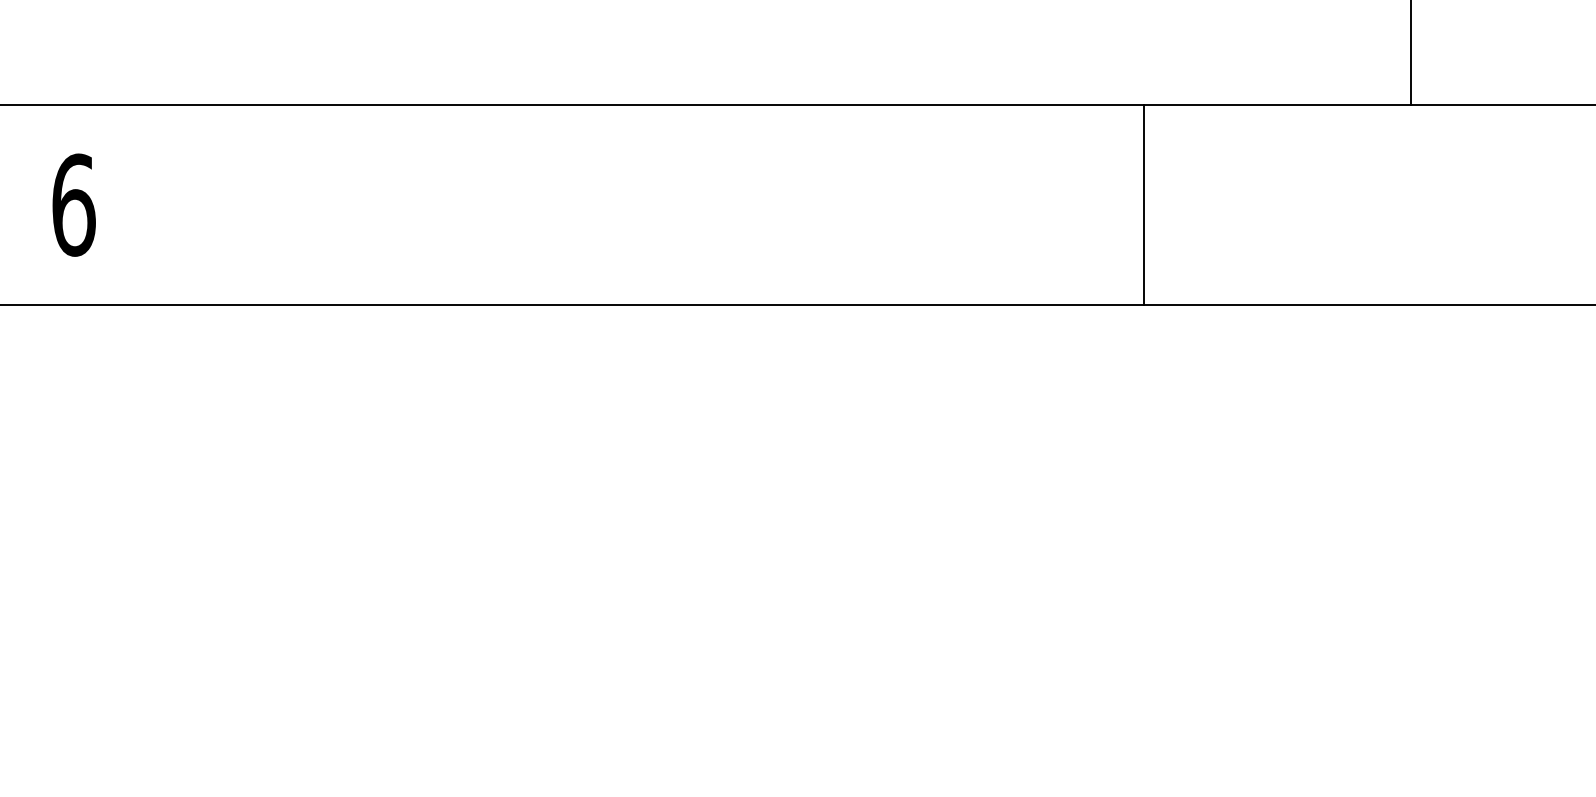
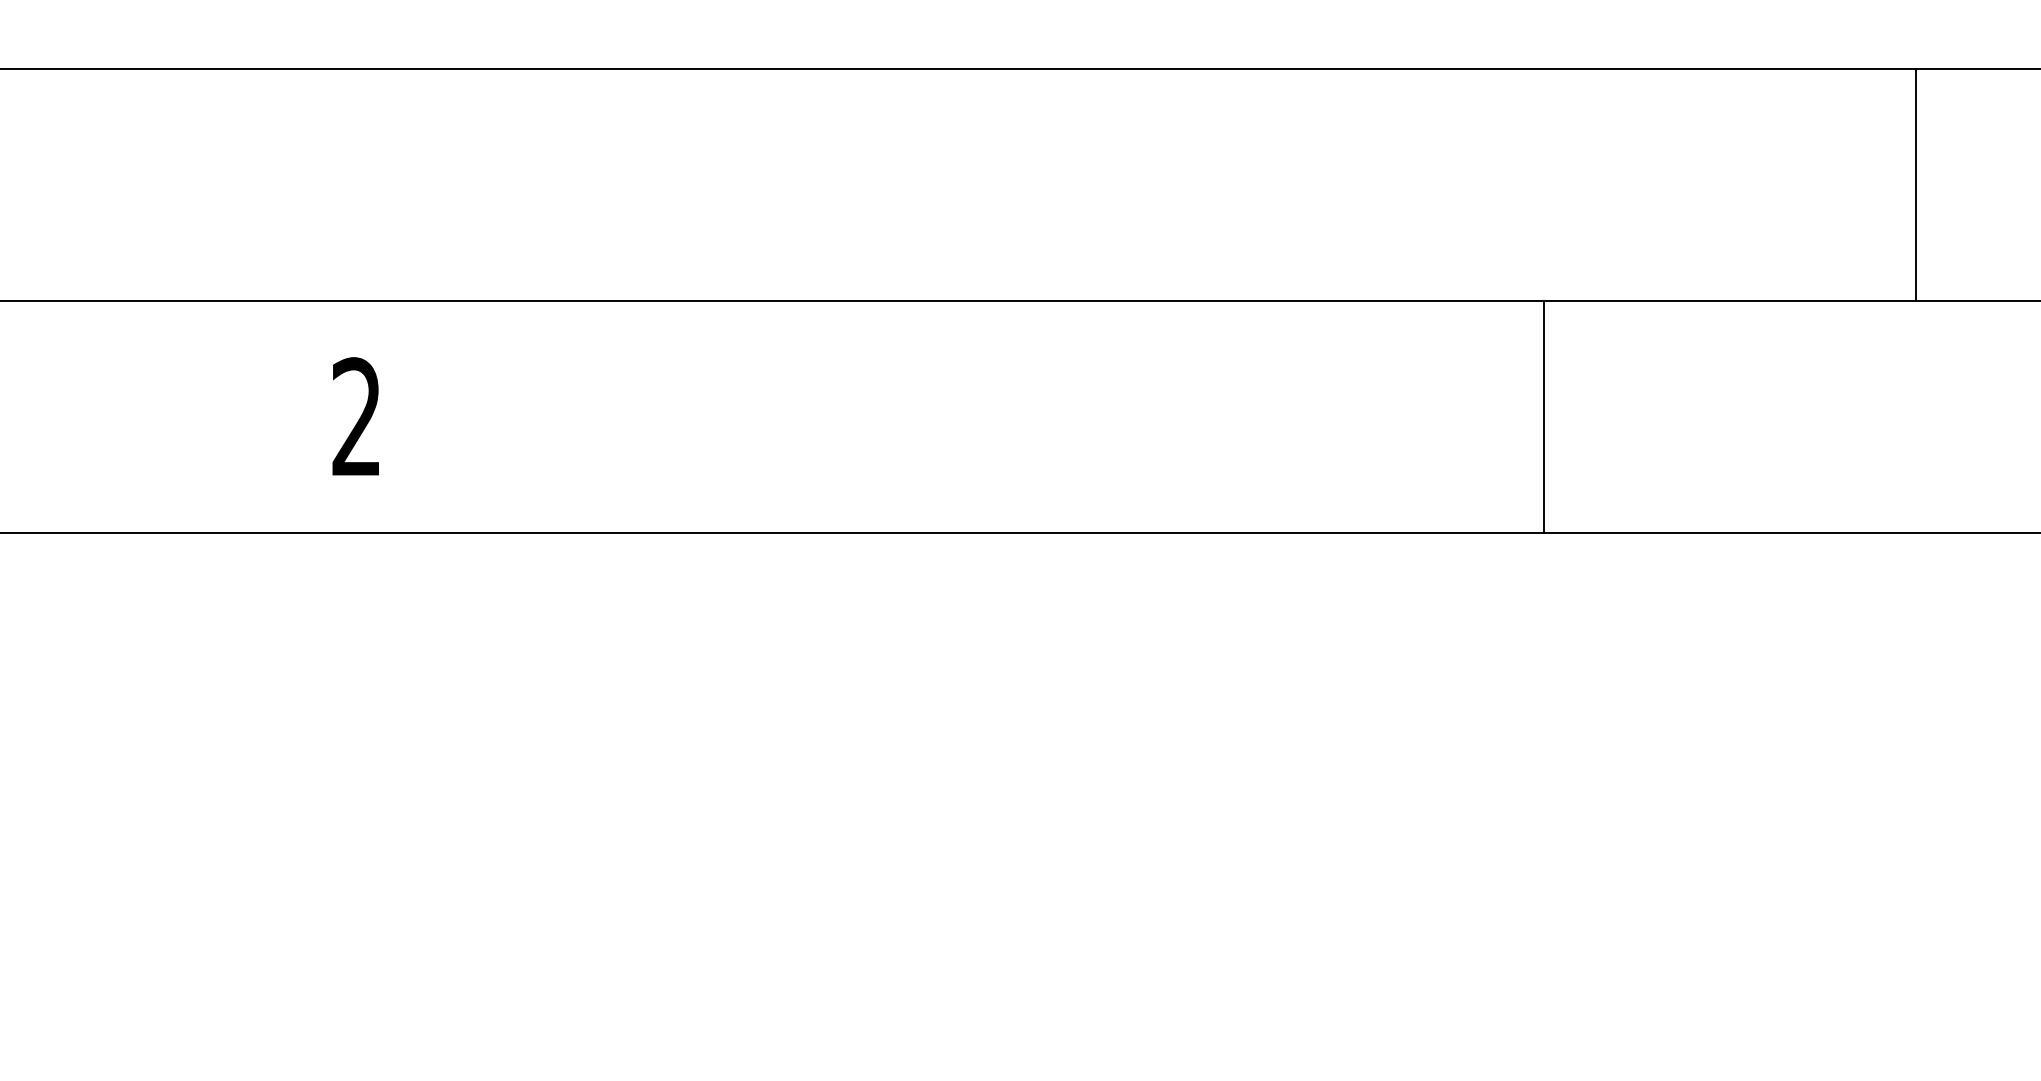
text: (74, 205) -> (357, 417), 6 -> 2
line: (1143, 205) -> (1543, 417), moved

